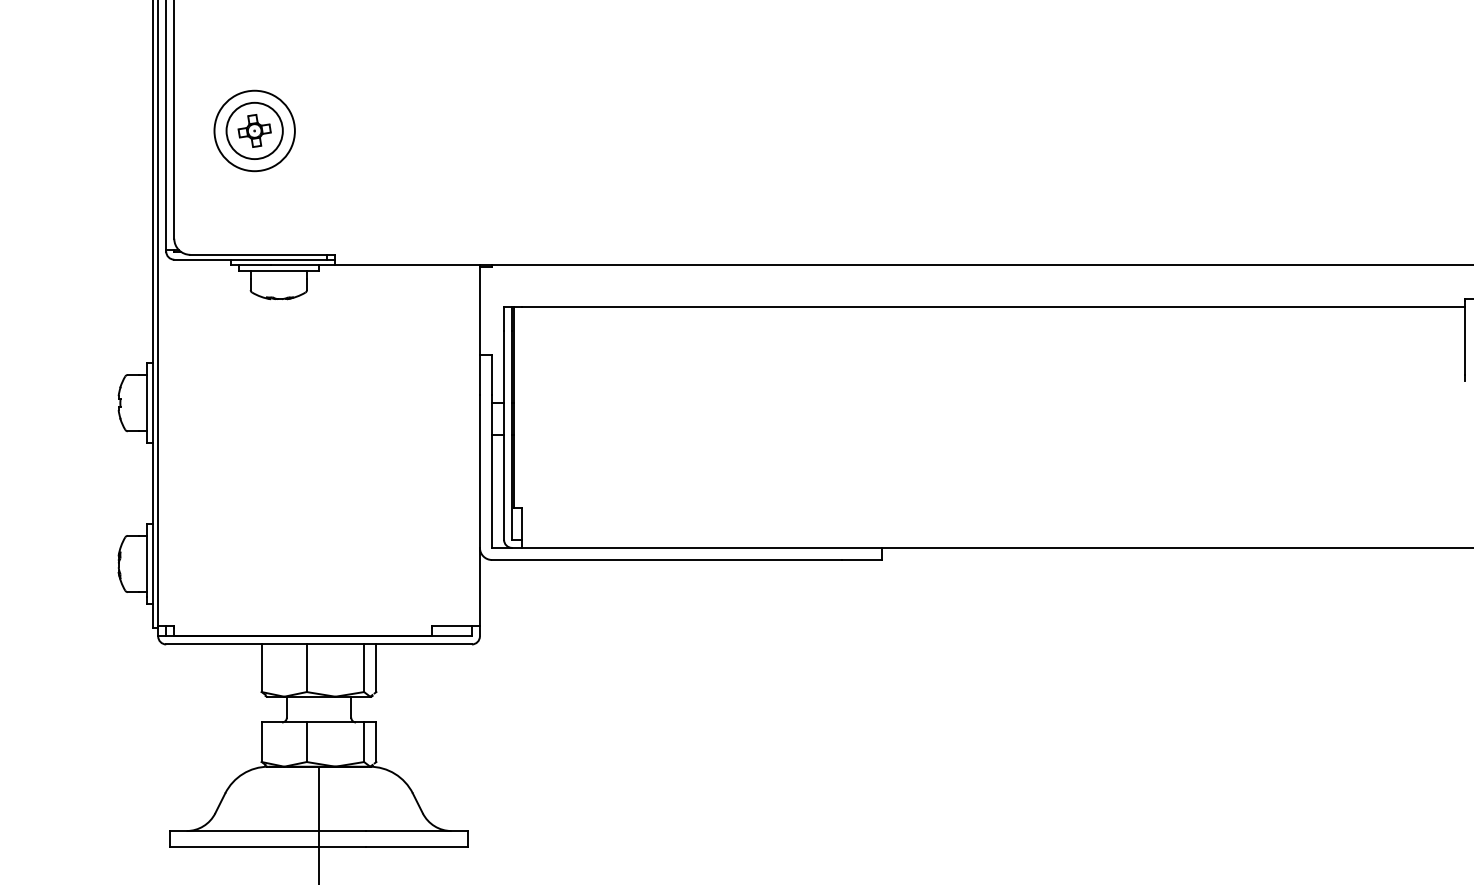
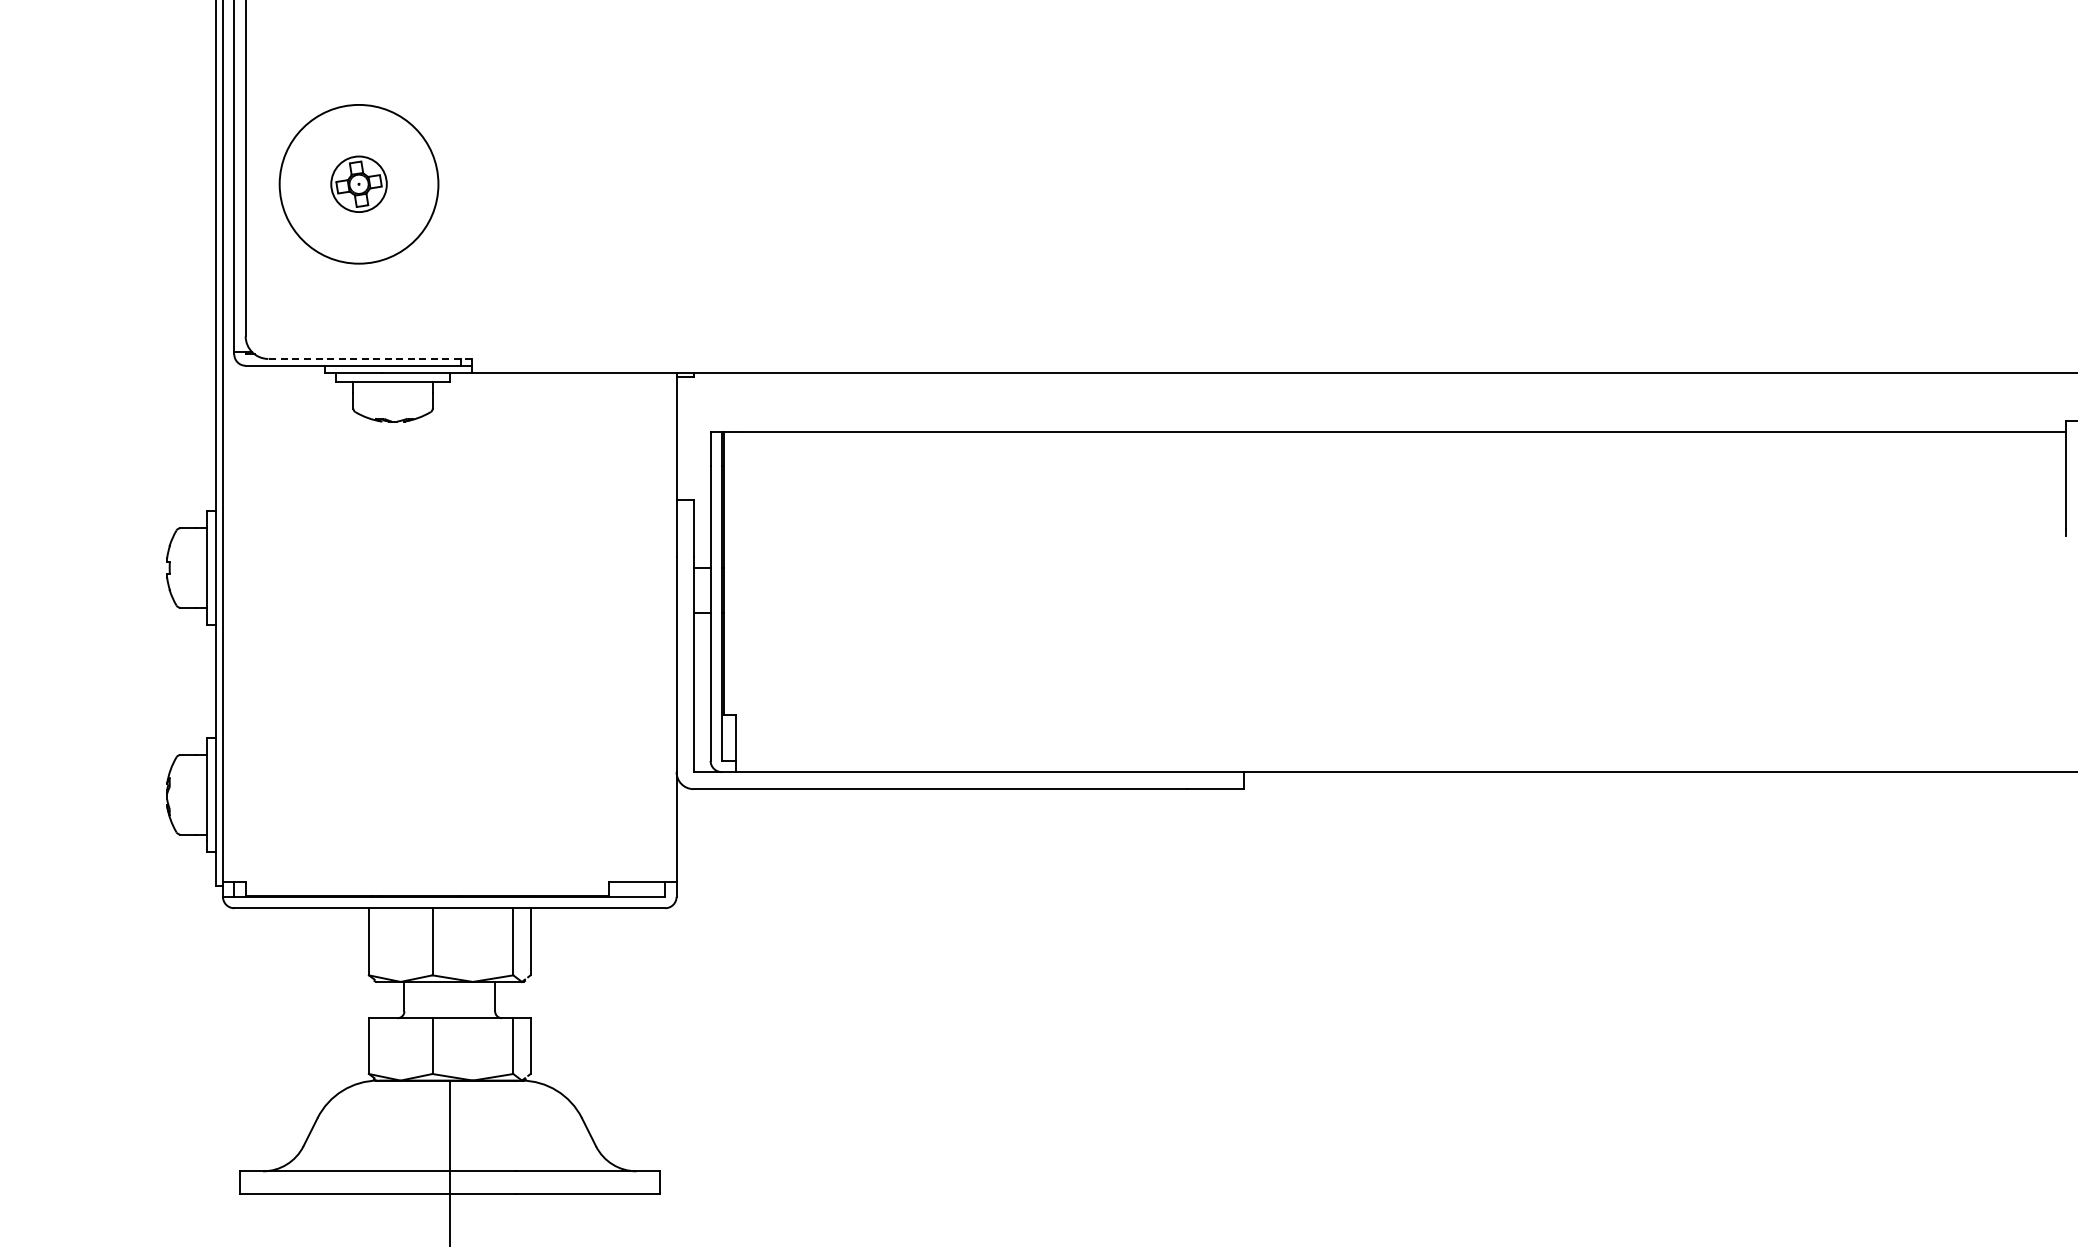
circle: (254, 131) -> (358, 184), size x0.7
circle: (254, 131) -> (358, 184), size x1.4
line: (262, 254) -> (369, 358), solid -> dashed

